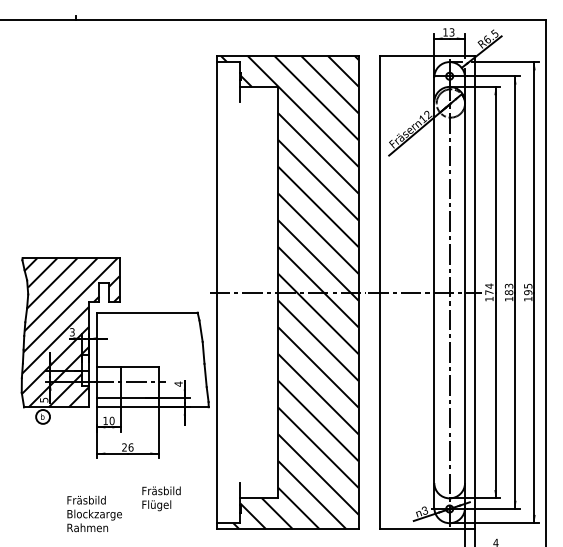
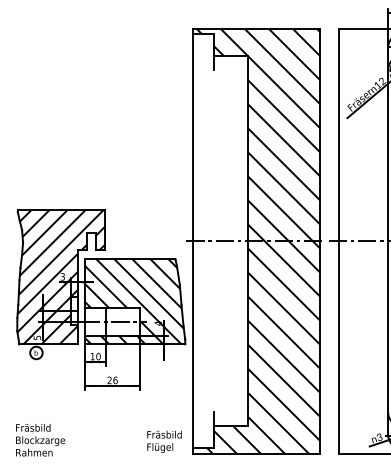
hatch: (152, 359) -> (134, 301), added
text: (161, 498) -> (164, 441), moved
text: (94, 513) -> (40, 439), moved

